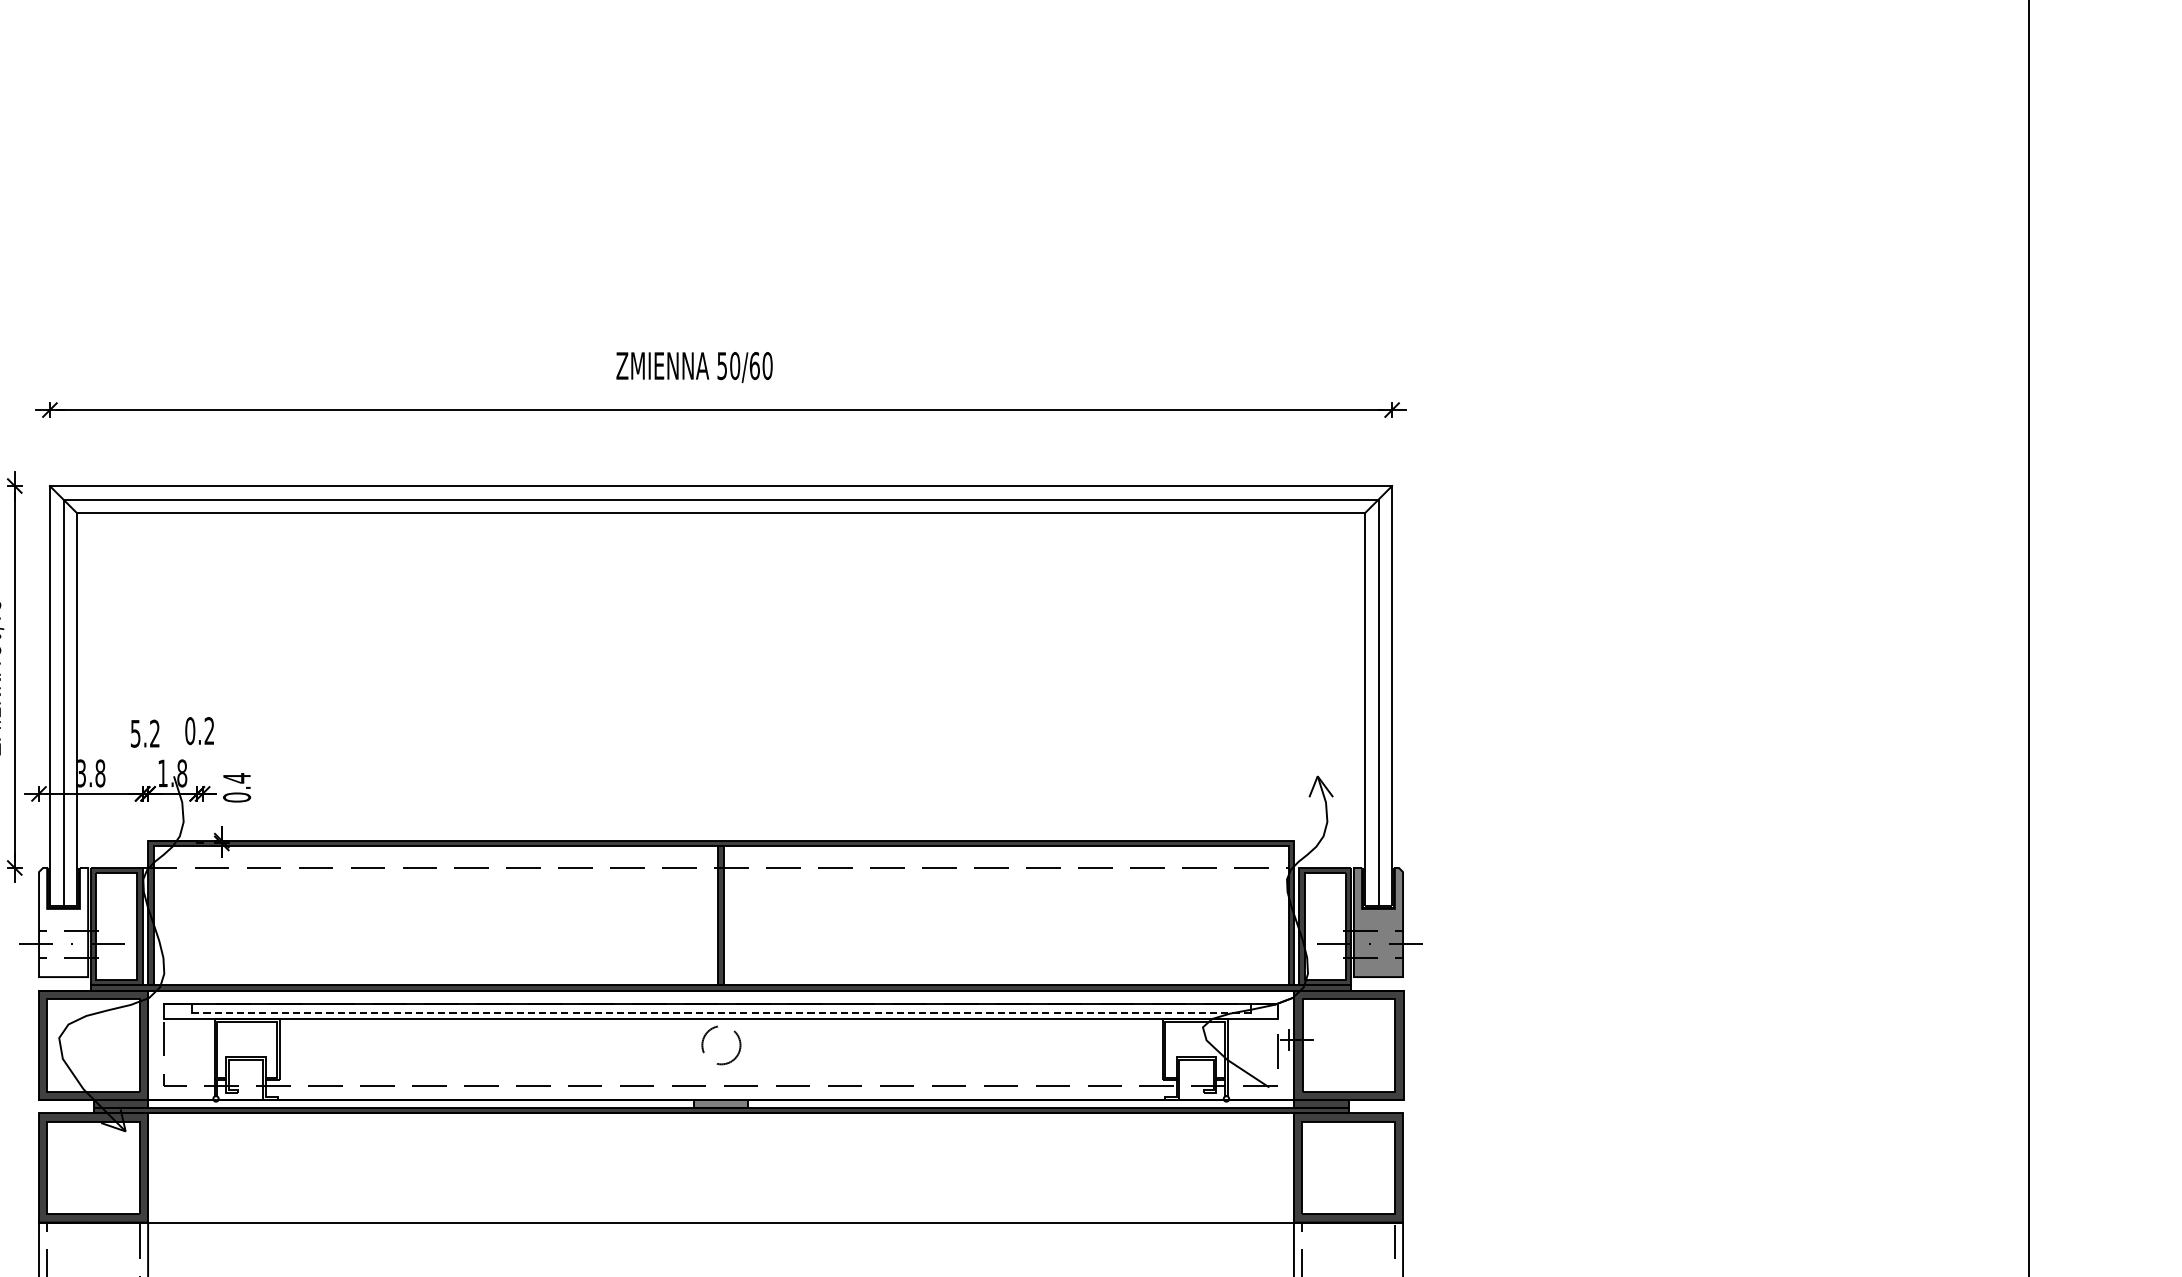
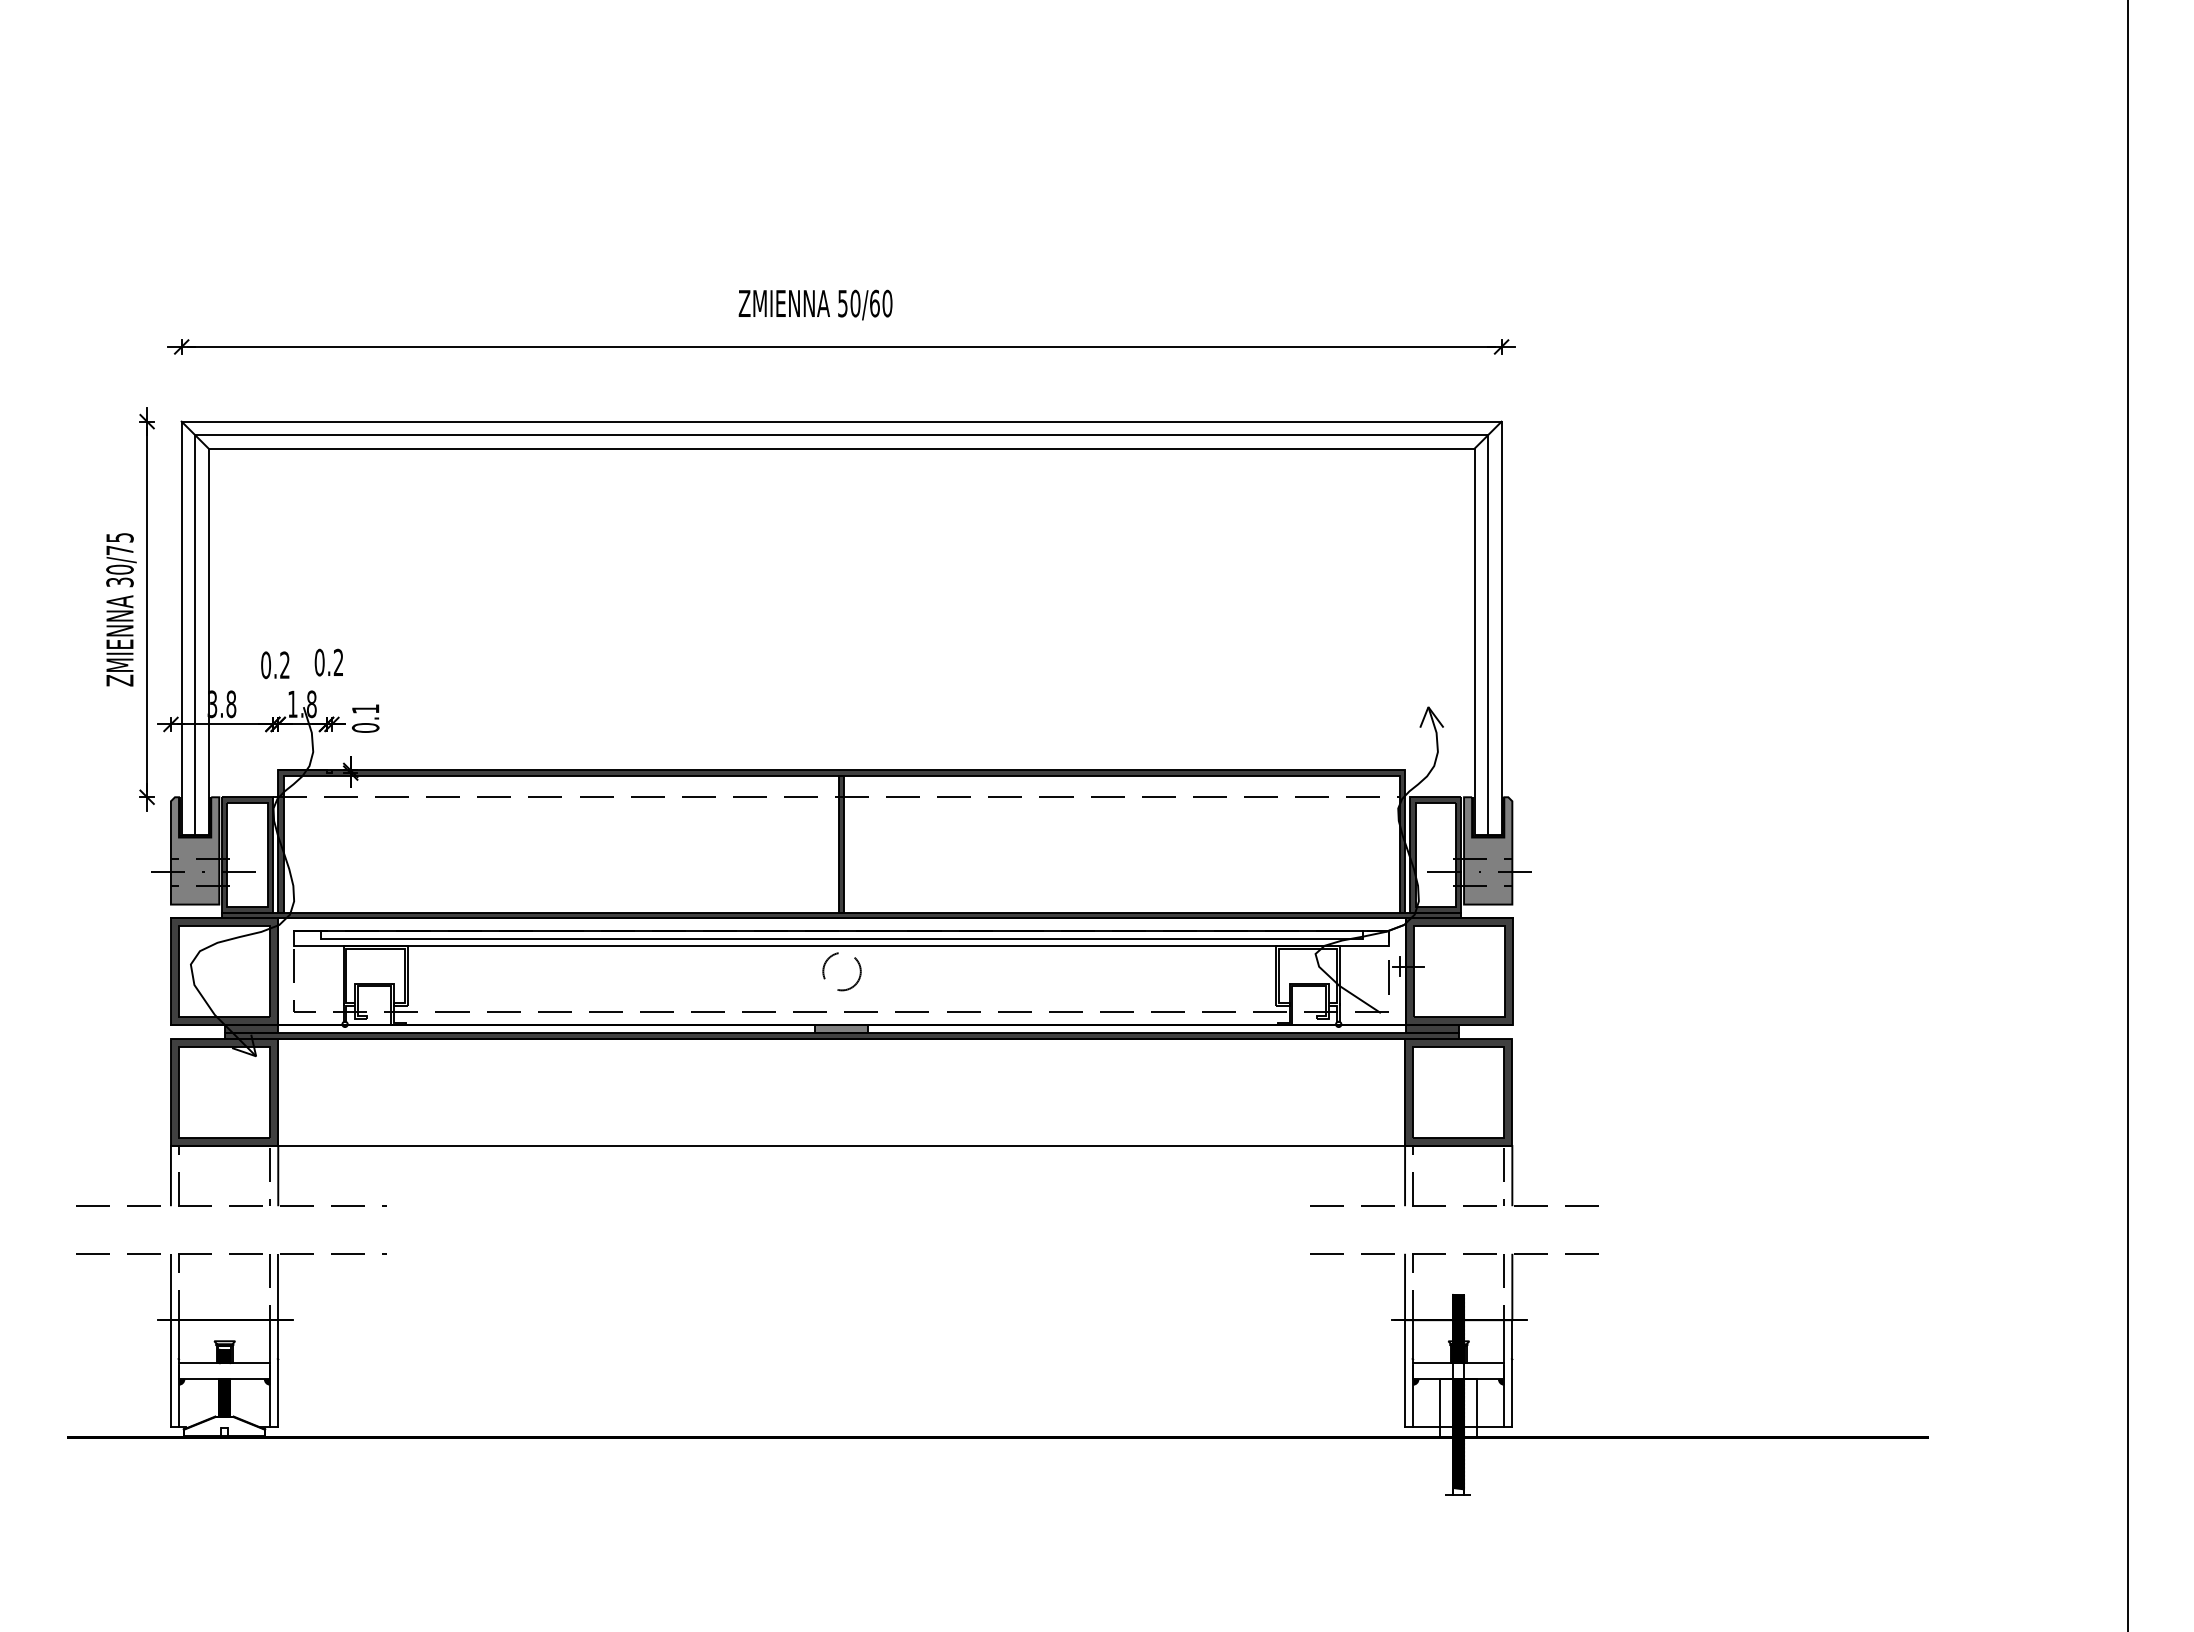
text: (136, 733) -> (266, 665), 5.2 -> 0.2
text: (236, 777) -> (365, 708), 0.4 -> 0.1
fill: (62, 922) -> (194, 850), added
line: (720, 1012) -> (841, 939), dashed -> solid

